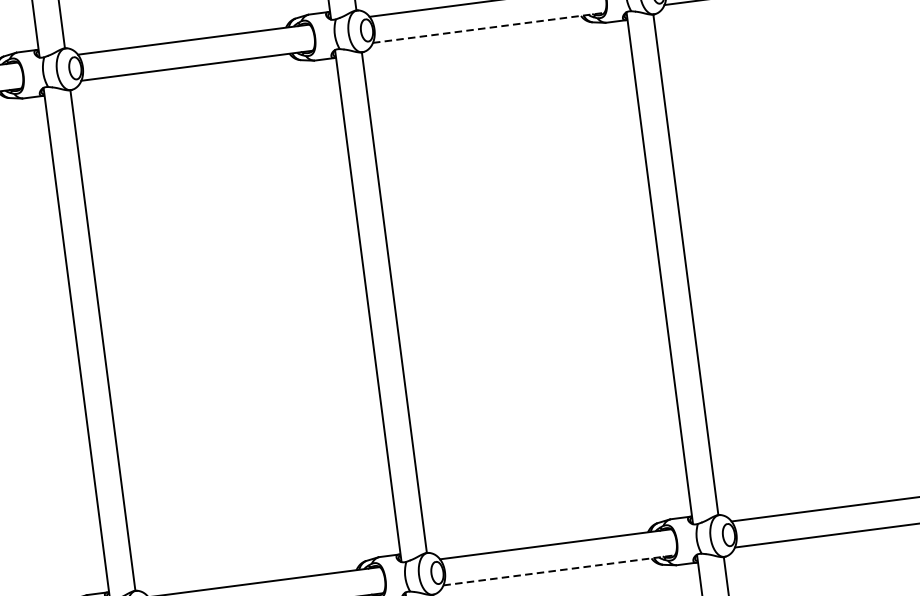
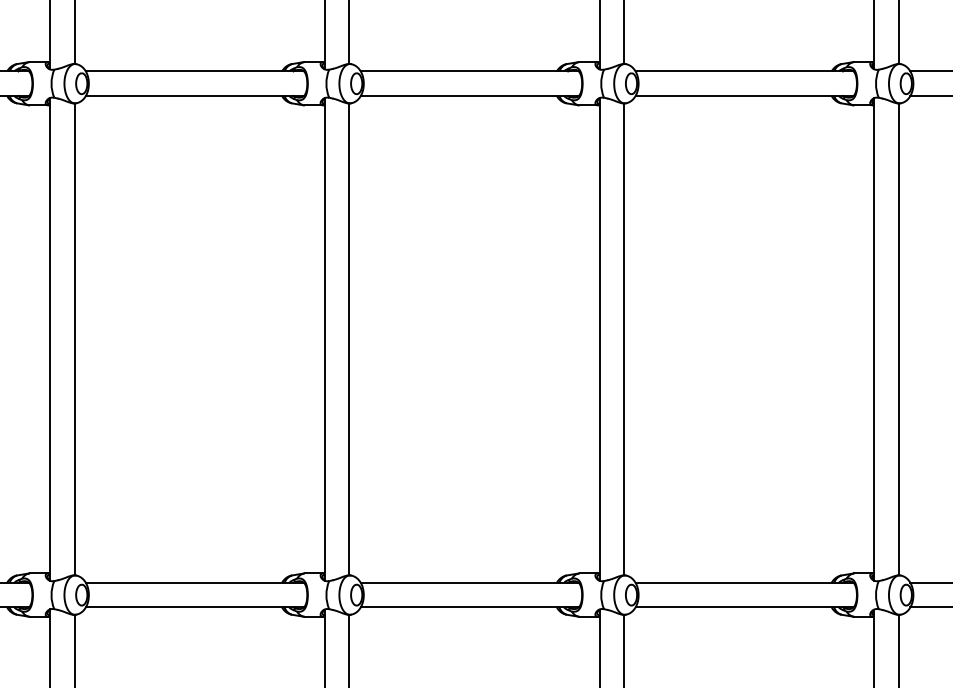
line: (488, 28) -> (469, 96), dashed -> solid
line: (558, 570) -> (469, 607), dashed -> solid

